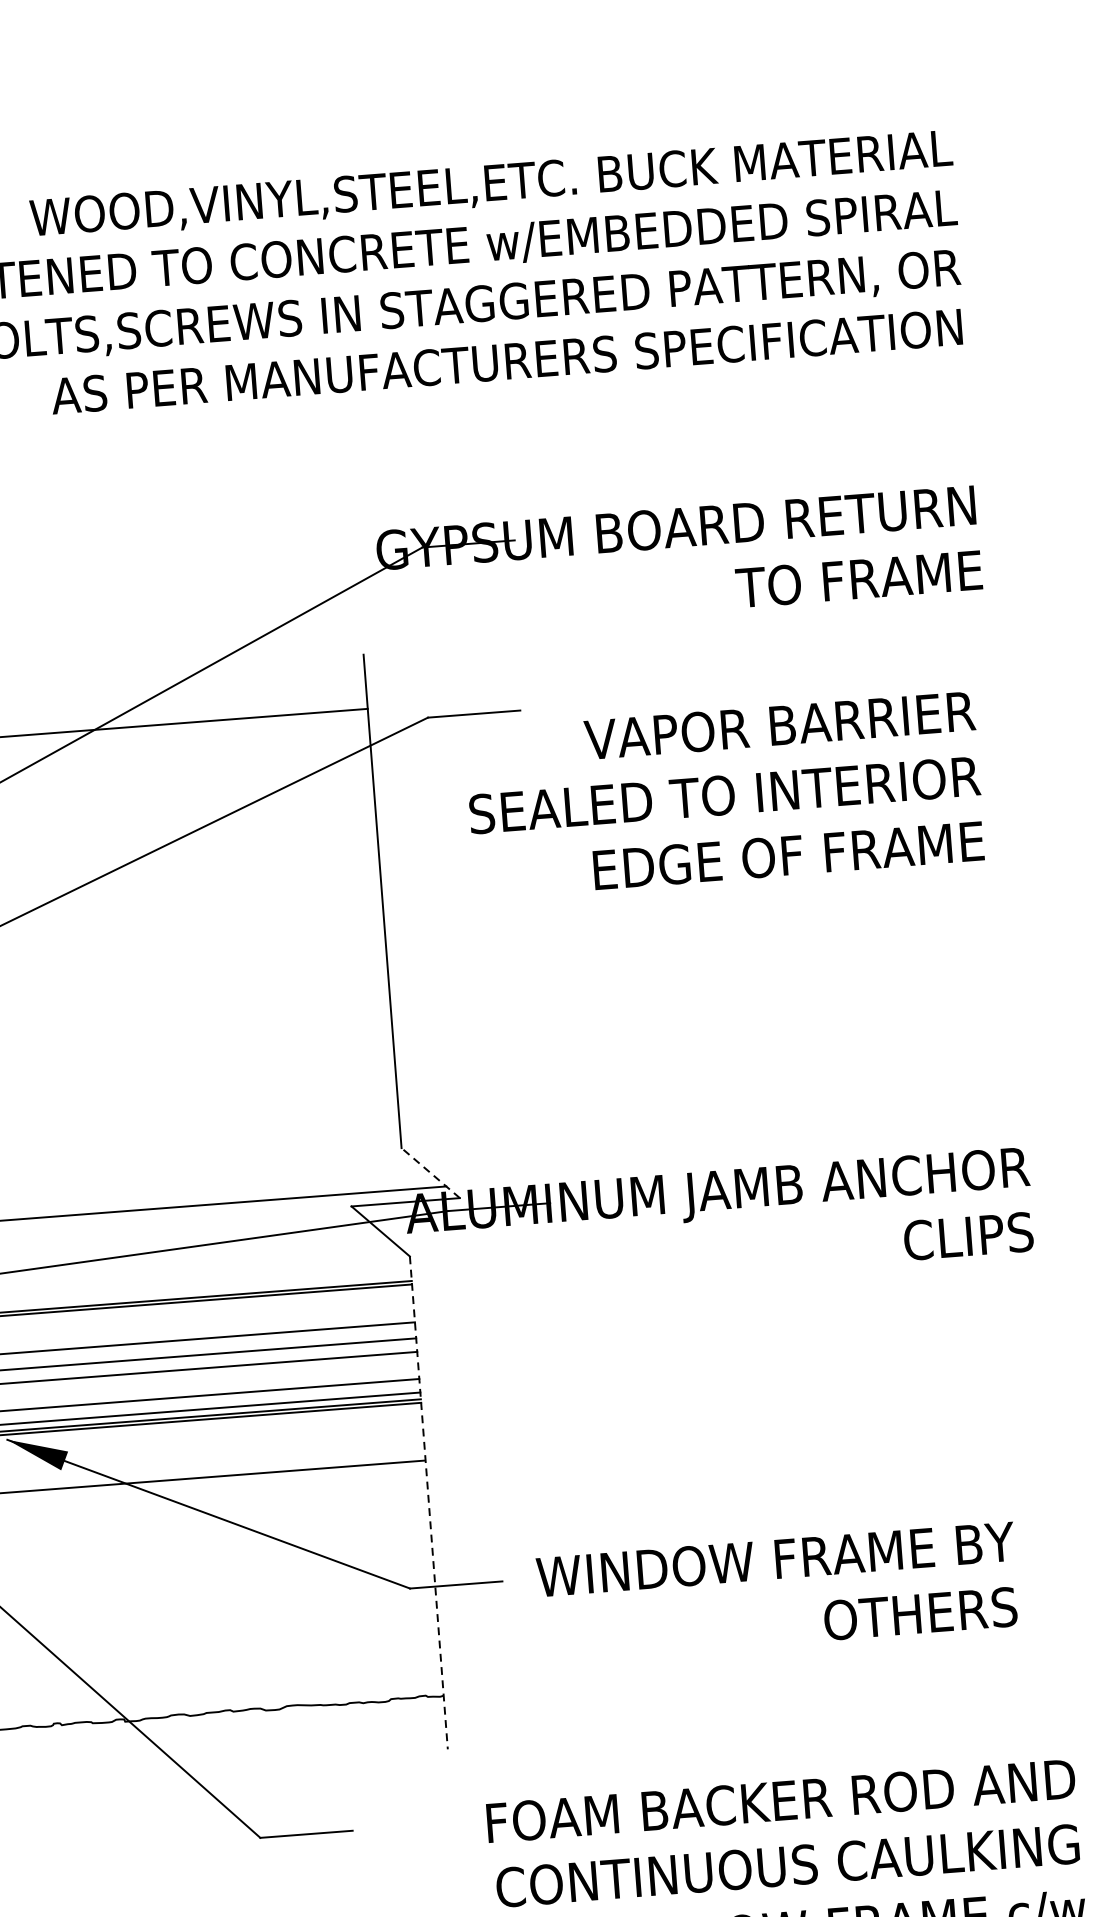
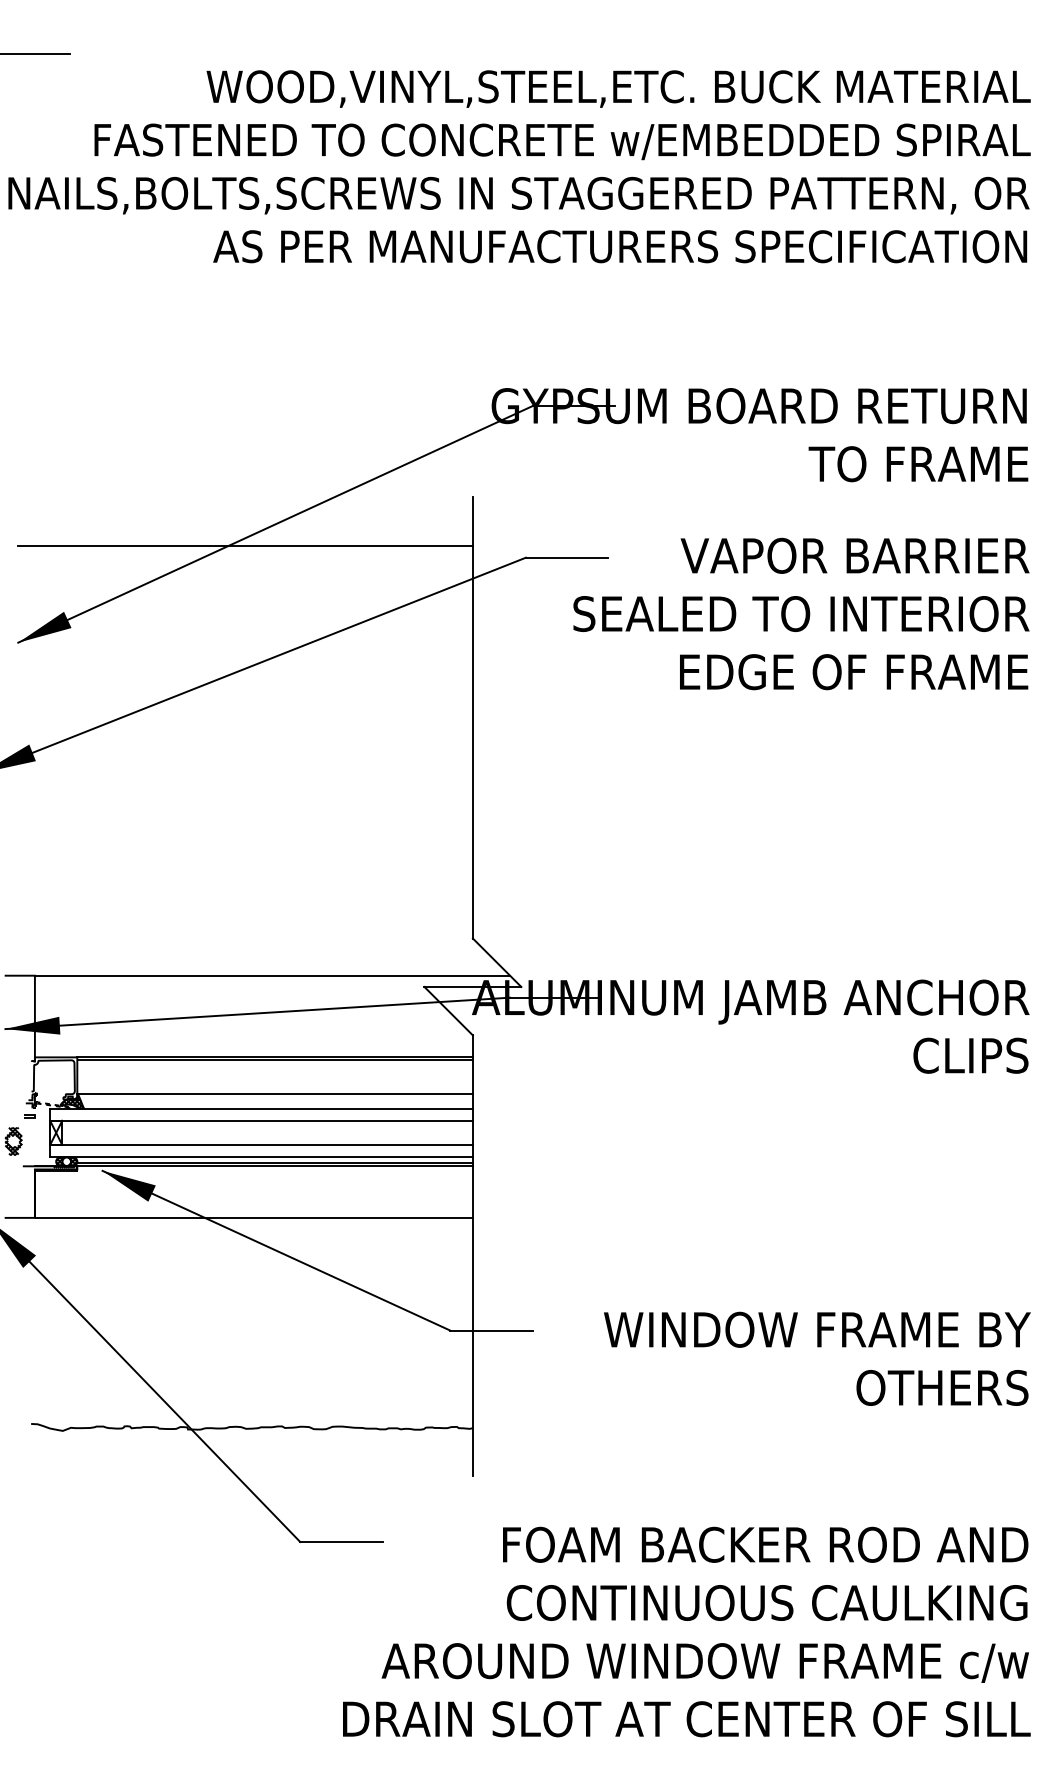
text: (724, 794) -> (801, 613), moved
line: (429, 1172) -> (496, 962), dashed -> solid
line: (428, 1503) -> (472, 1256), dashed -> solid
text: (778, 1591) -> (817, 1358), moved

